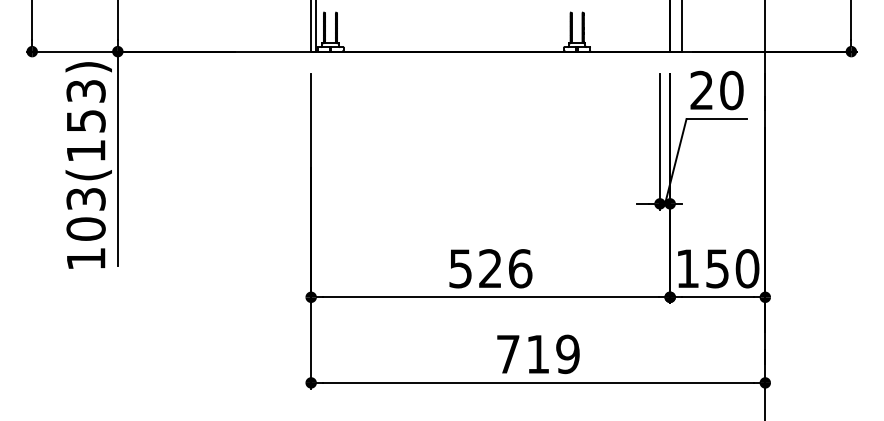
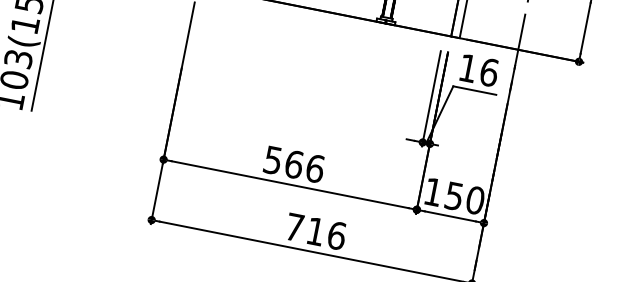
text: (716, 90) -> (478, 70), 20 -> 16
text: (490, 268) -> (294, 164), 526 -> 566
text: (568, 354) -> (337, 235), 719 -> 716

